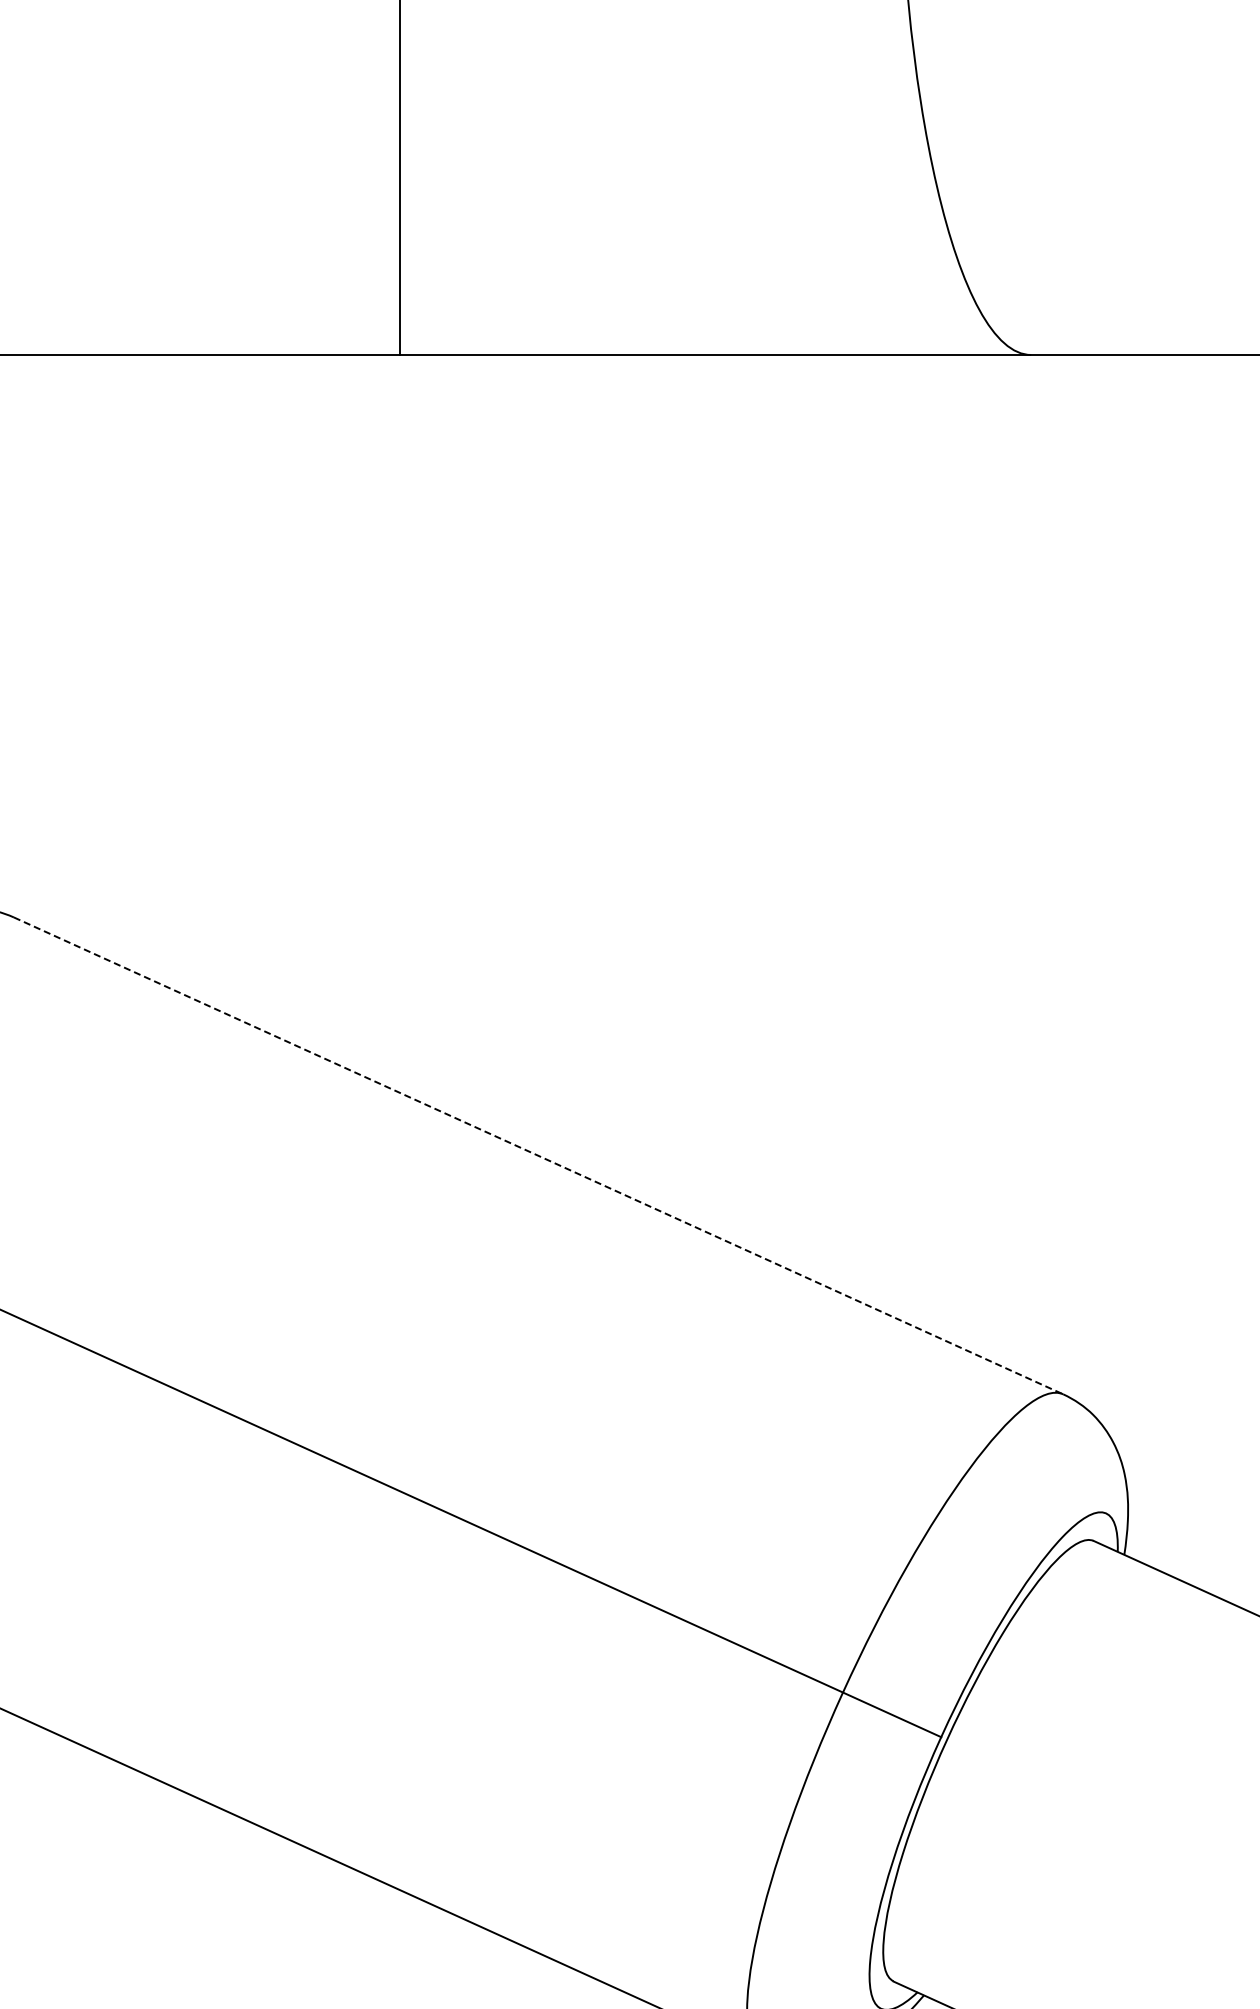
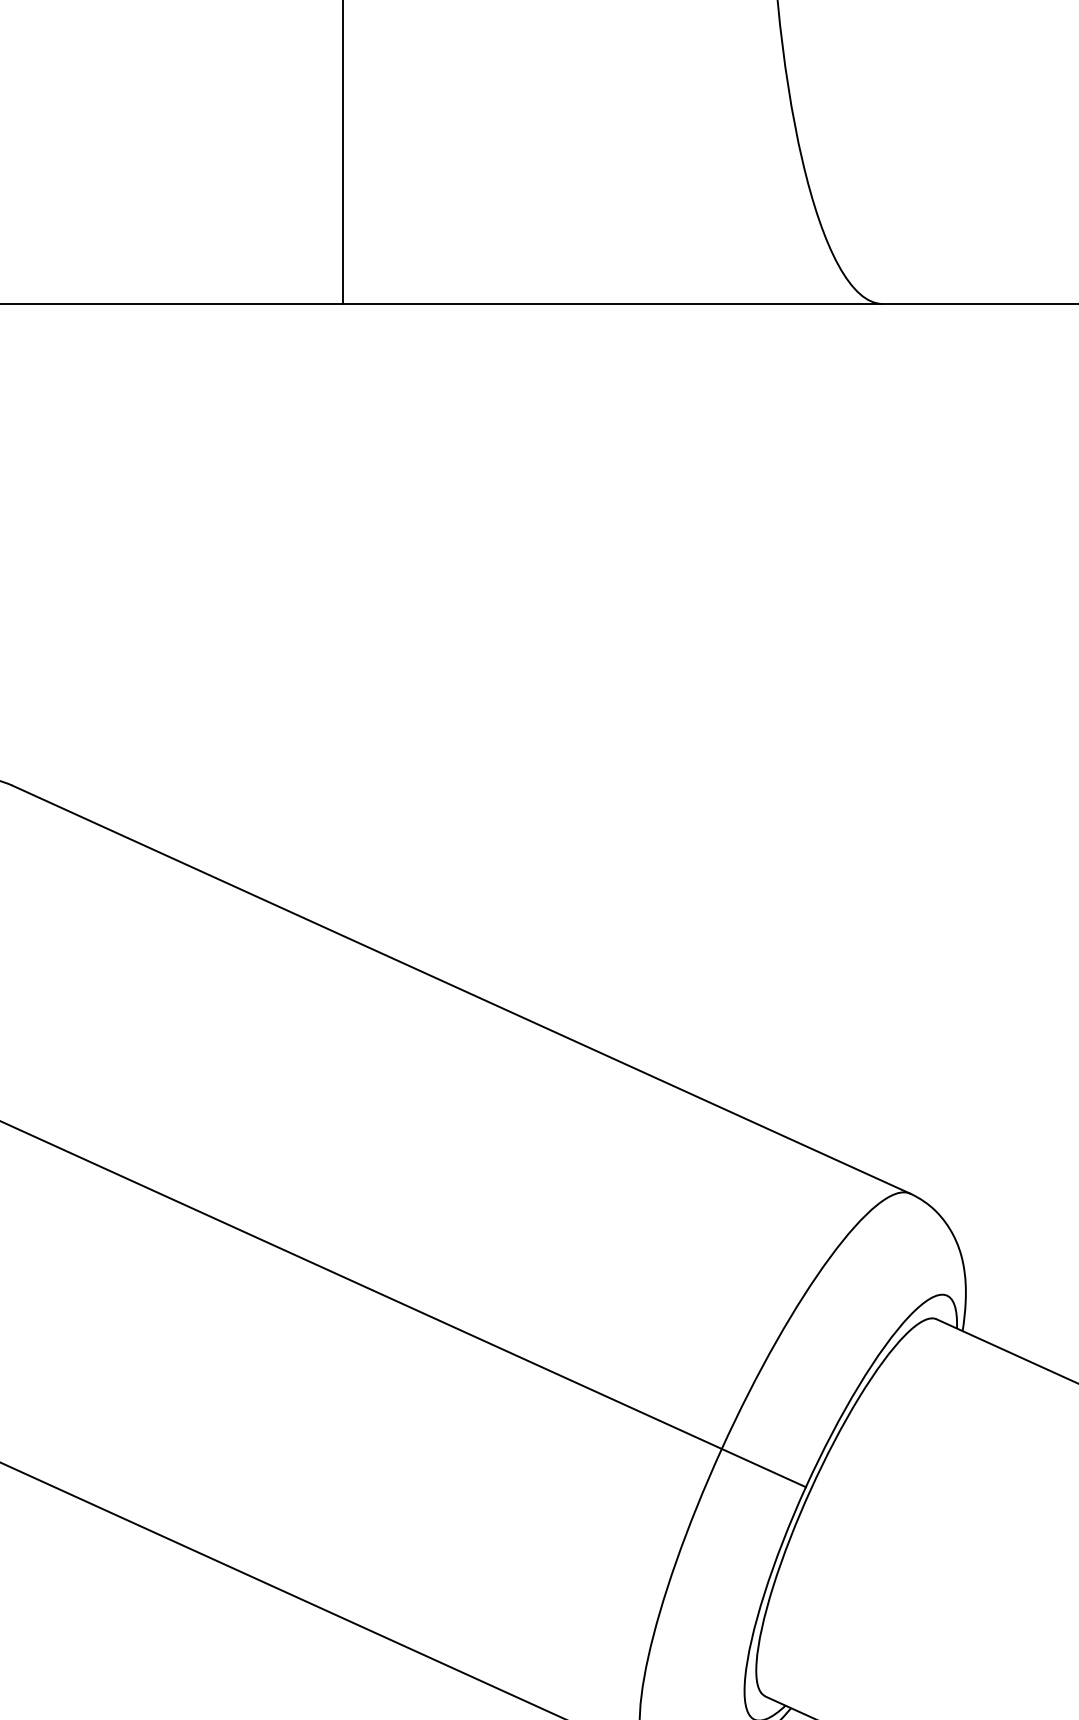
line: (539, 1156) -> (462, 990), dashed -> solid

